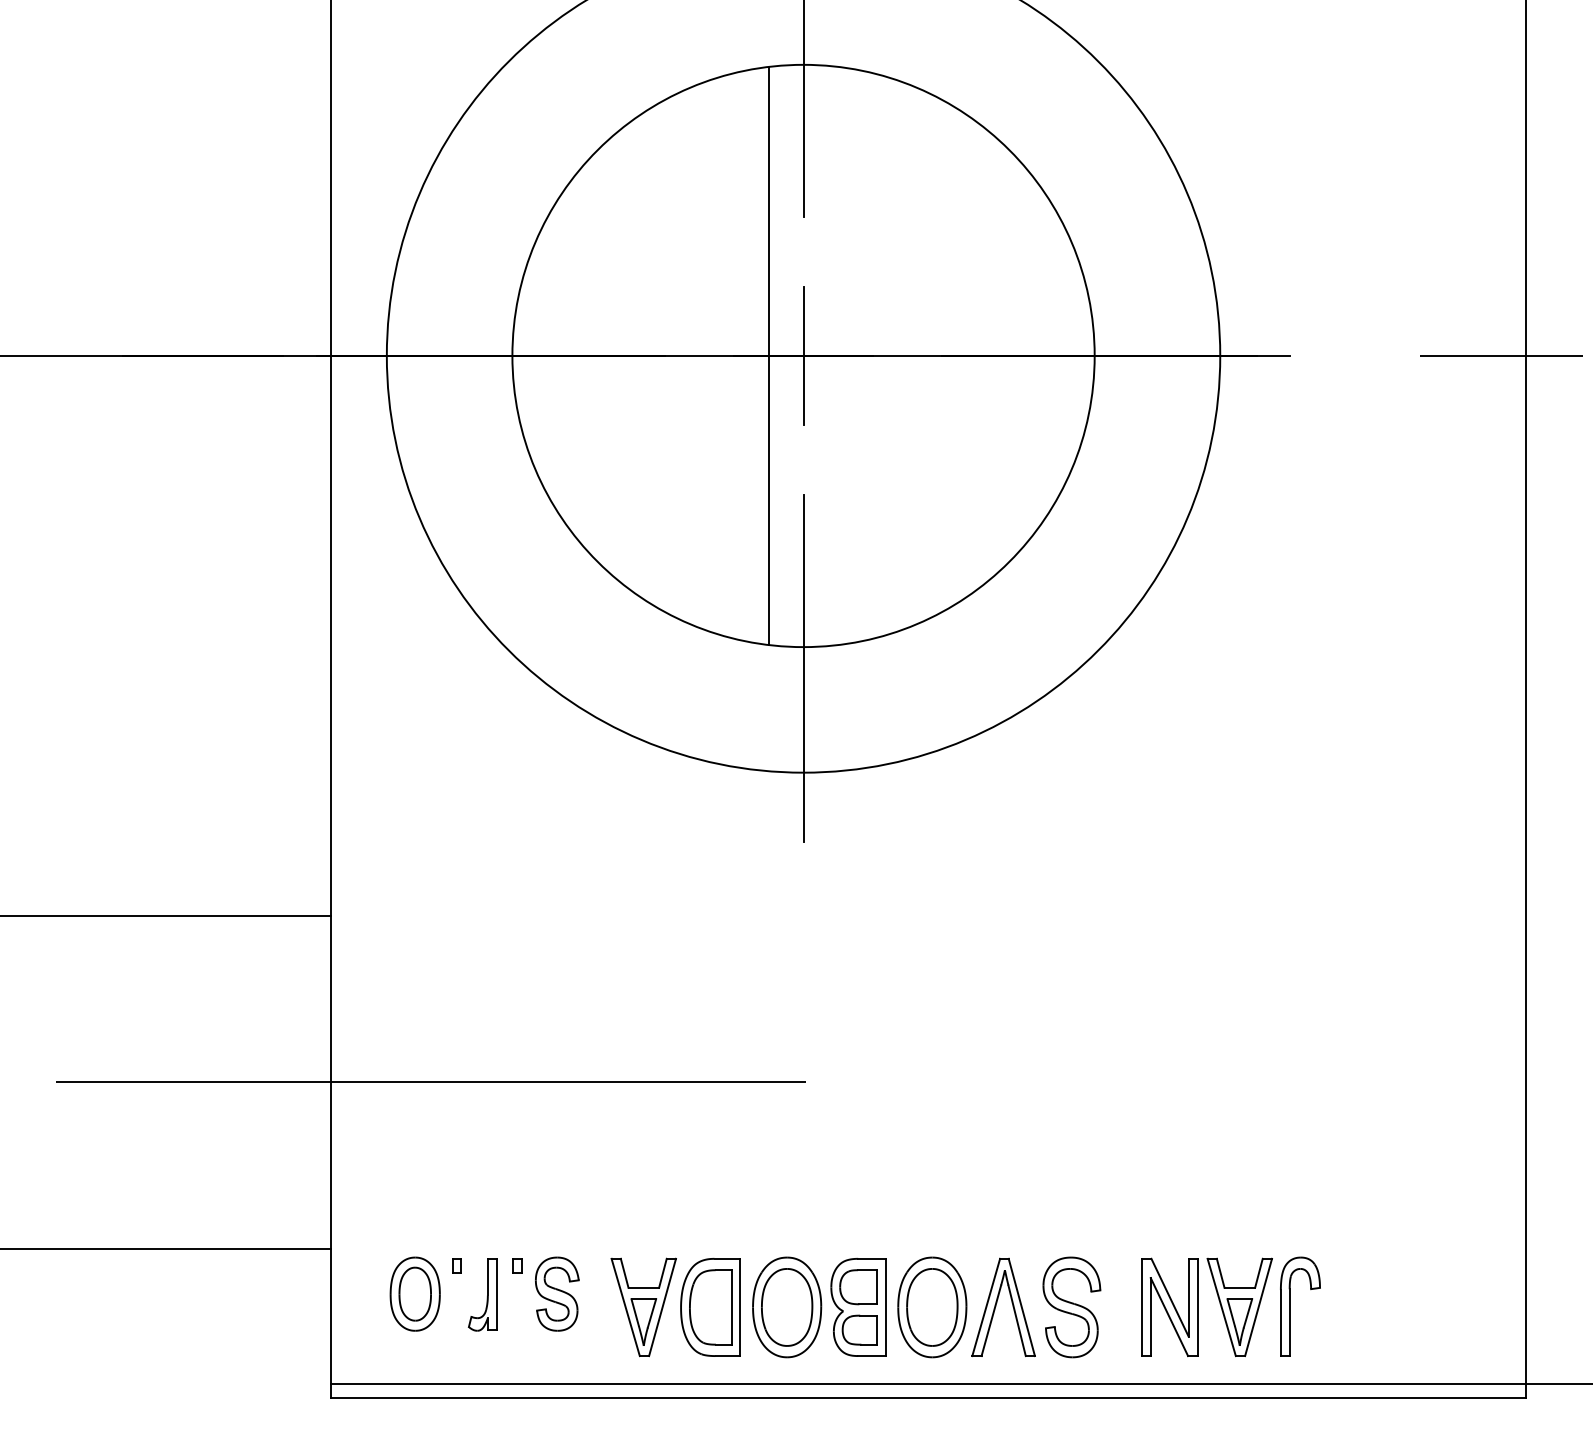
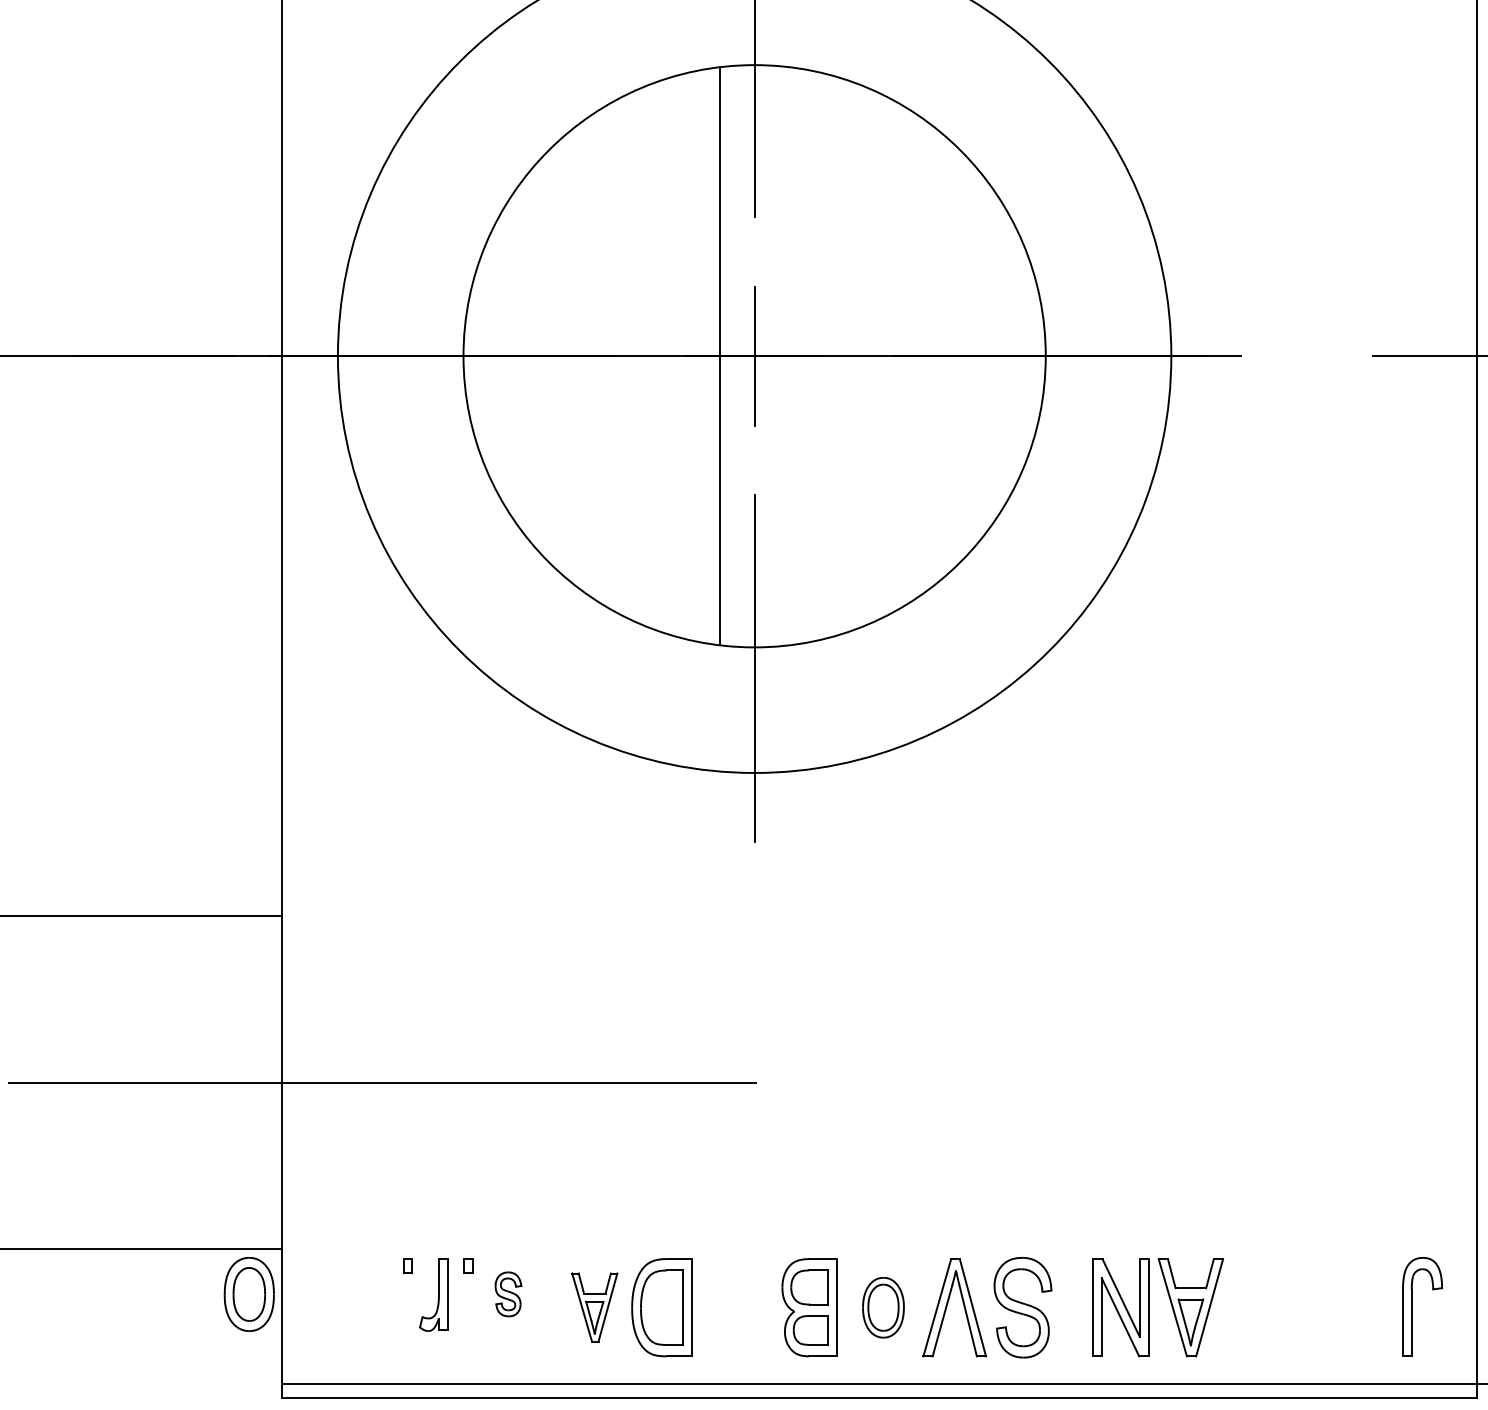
part: (414, 1293) -> (248, 1293), moved
part: (557, 1293) -> (508, 1293), size x0.6
part: (643, 1306) -> (594, 1306), size x0.7
part: (1290, 1306) -> (1412, 1306), moved
part: (787, 1307) -> (738, 1307), removed
part: (932, 1307) -> (883, 1307), size x0.6

